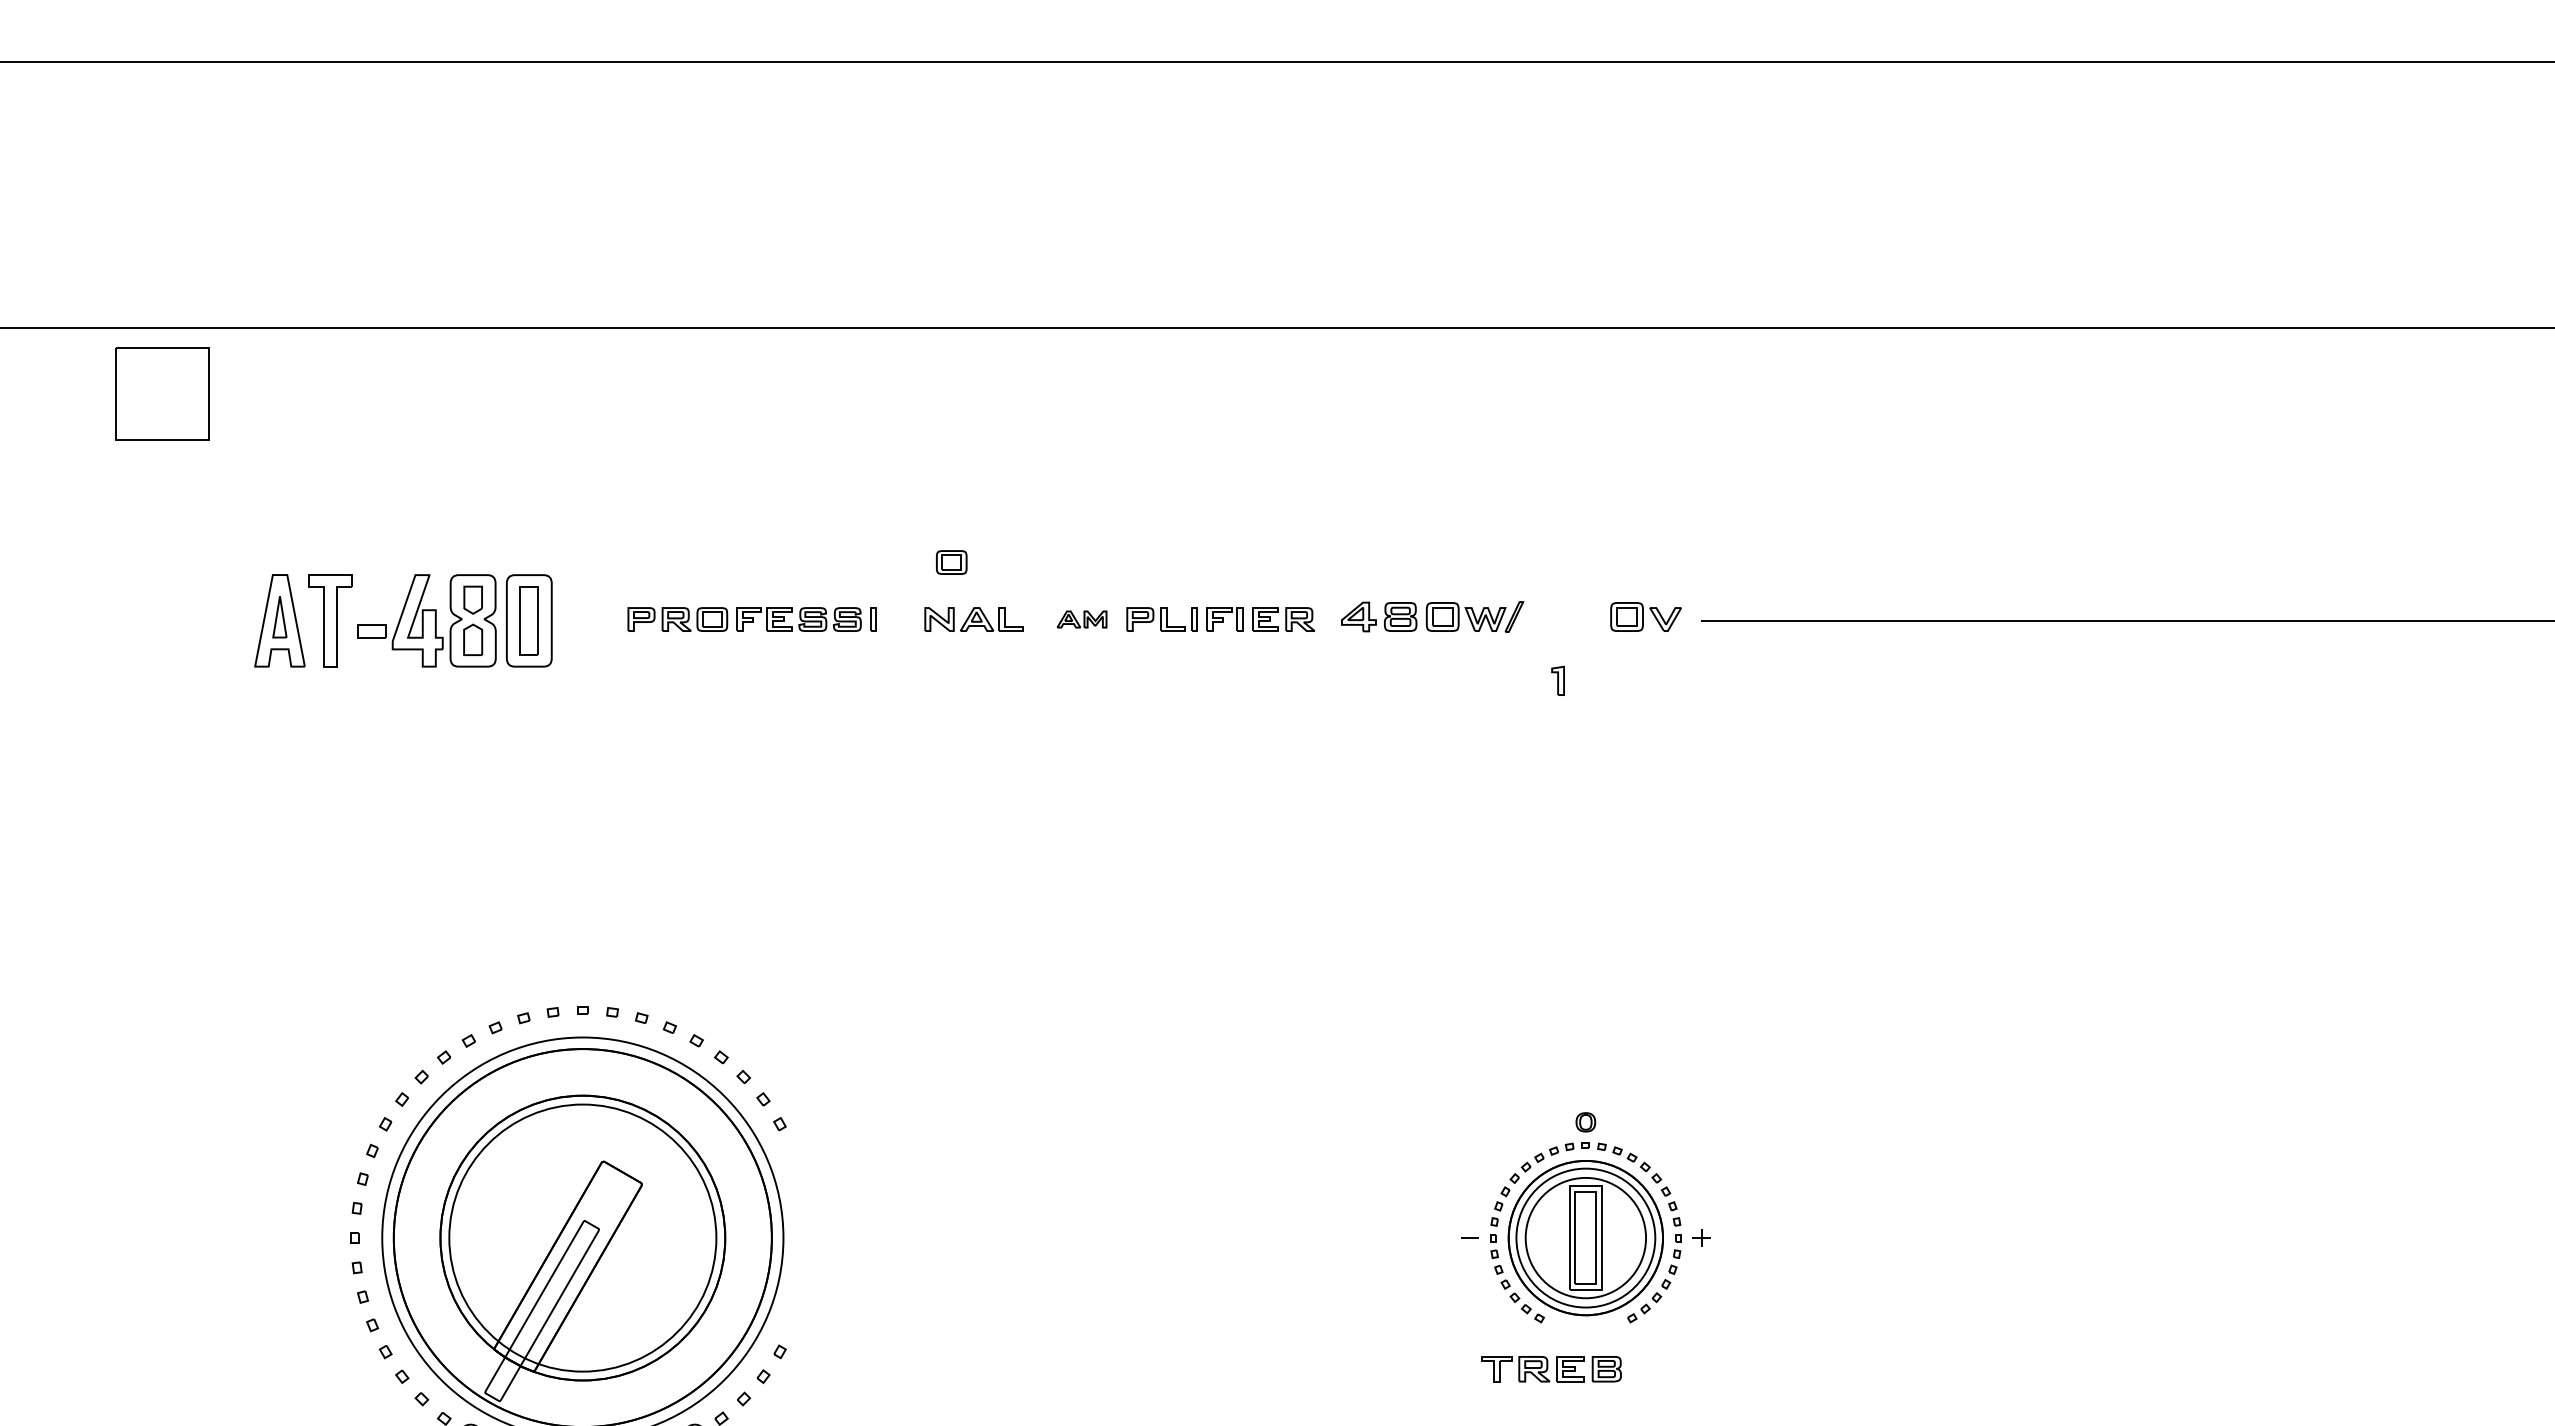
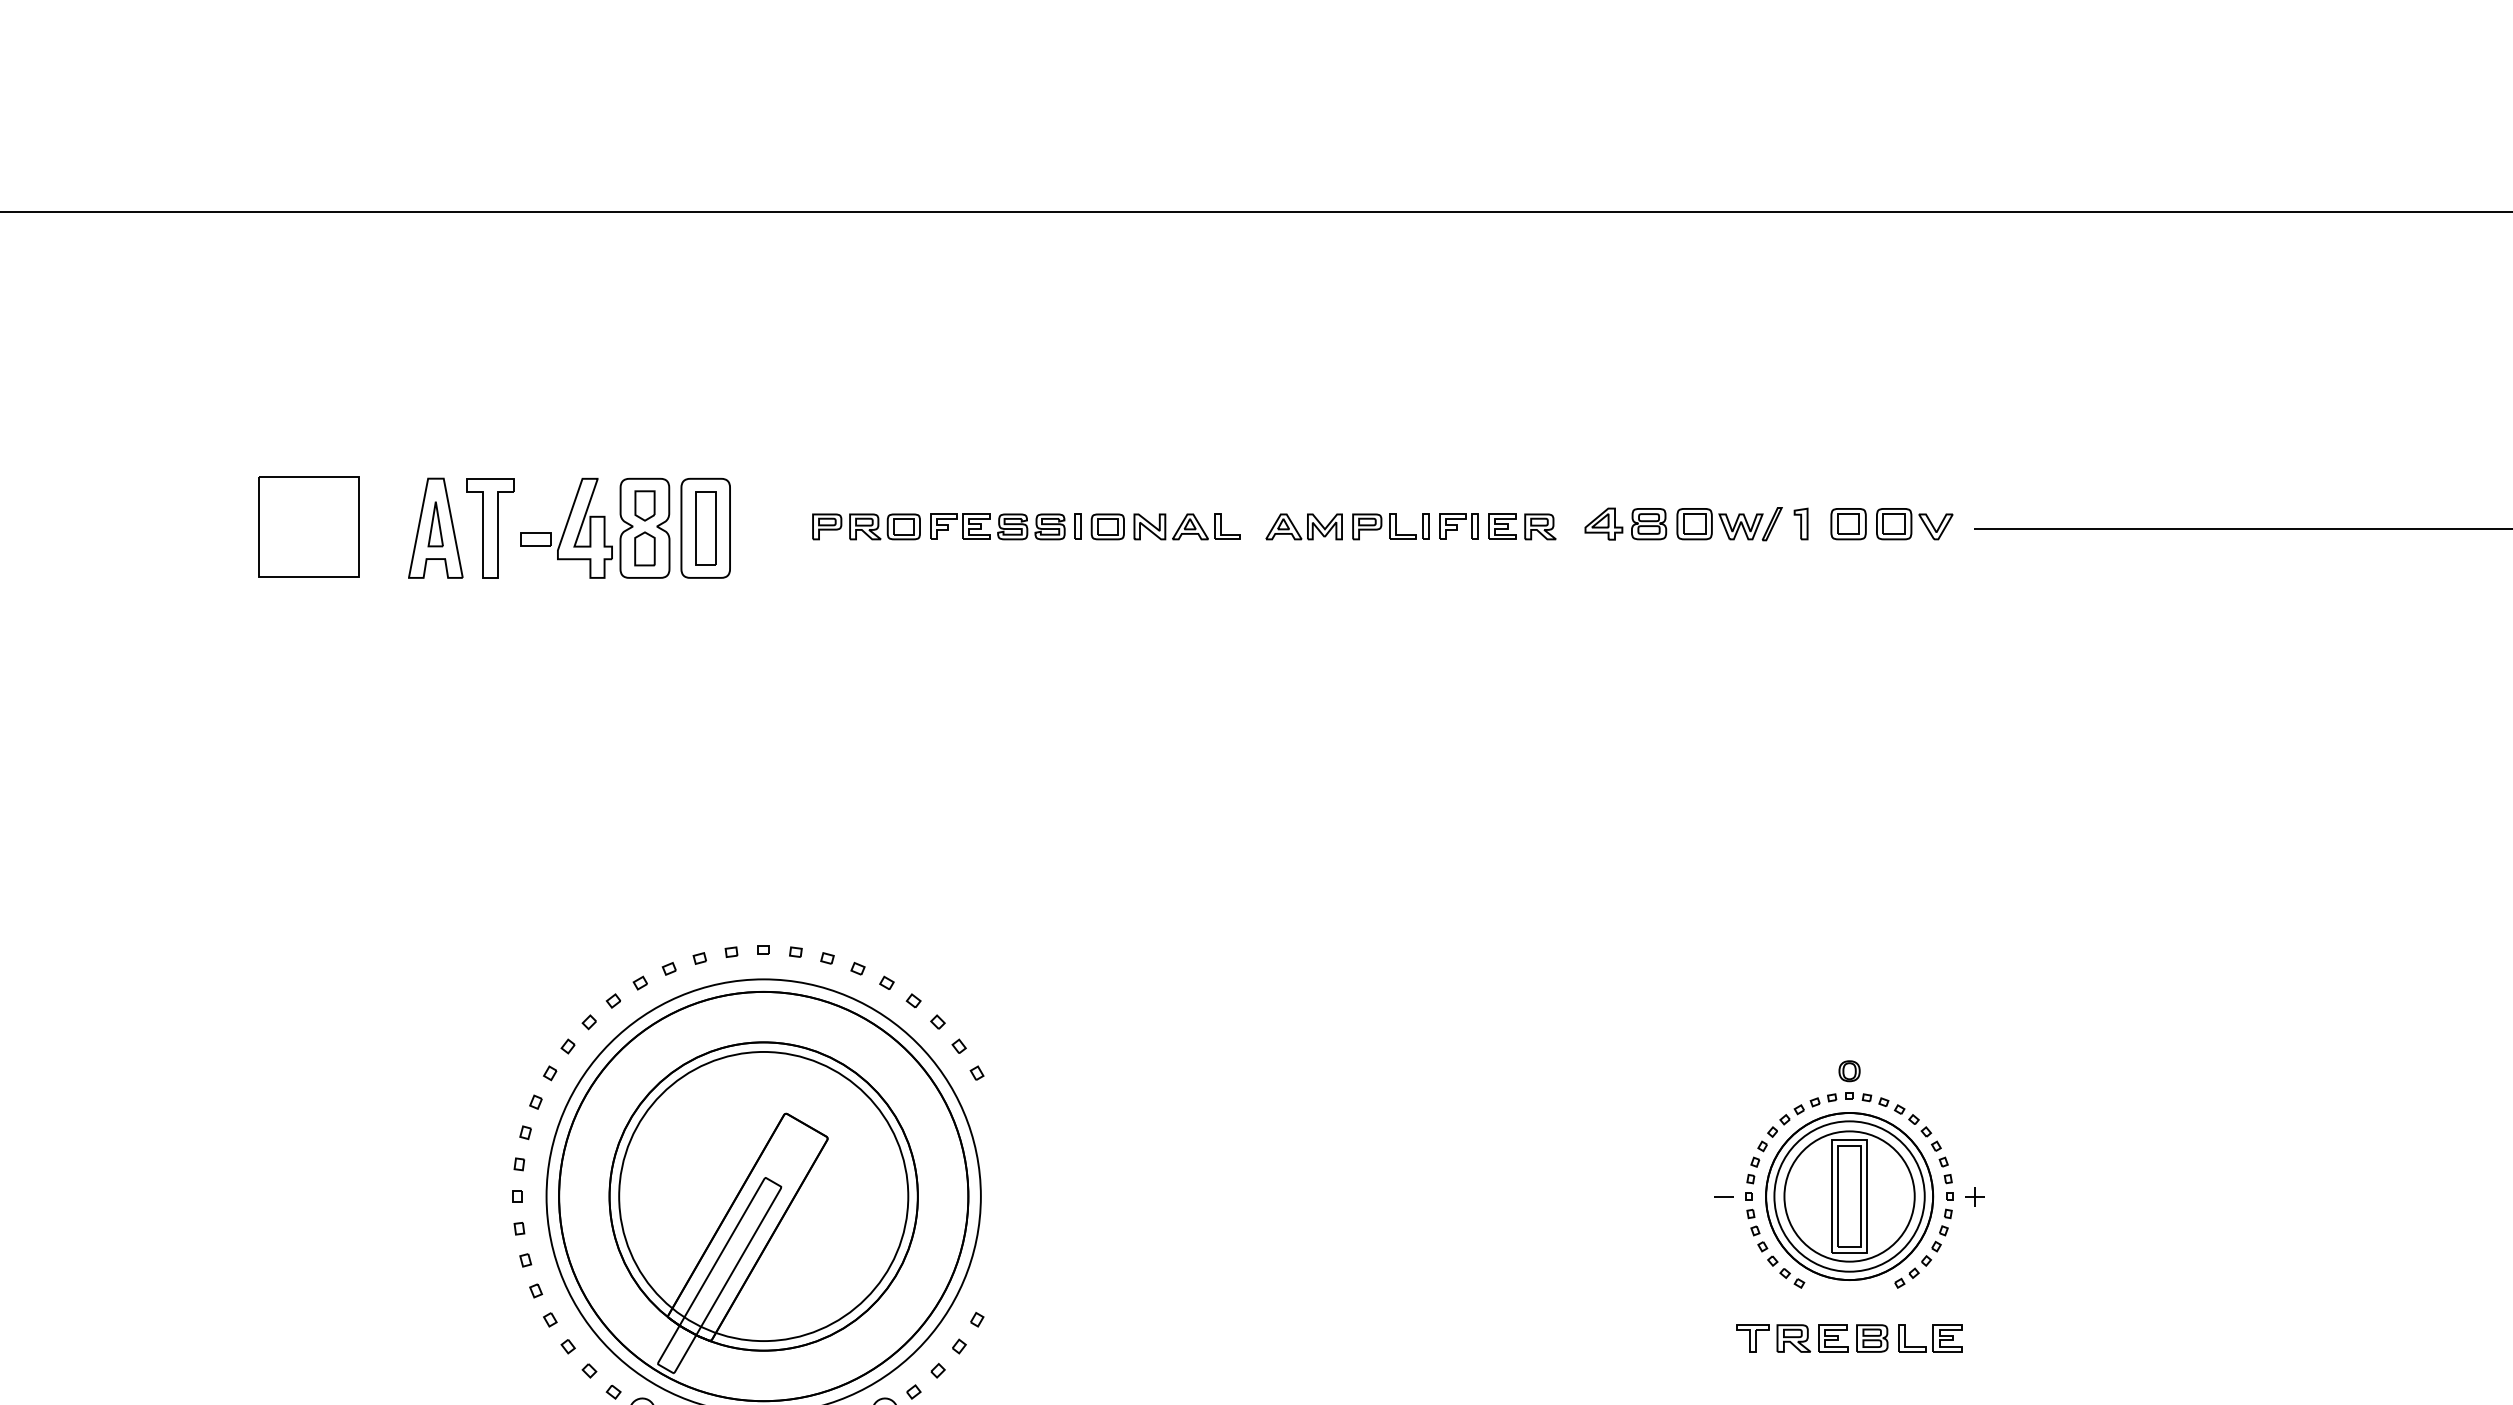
part: (162, 393) -> (308, 526), moved
part: (951, 562) -> (1107, 526), moved
part: (1584, 616) -> (1848, 523), added
part: (1081, 619) -> (1303, 526), size x1.43
part: (1557, 680) -> (1800, 523), moved
part: (1660, 1369) -> (1930, 1338), added

